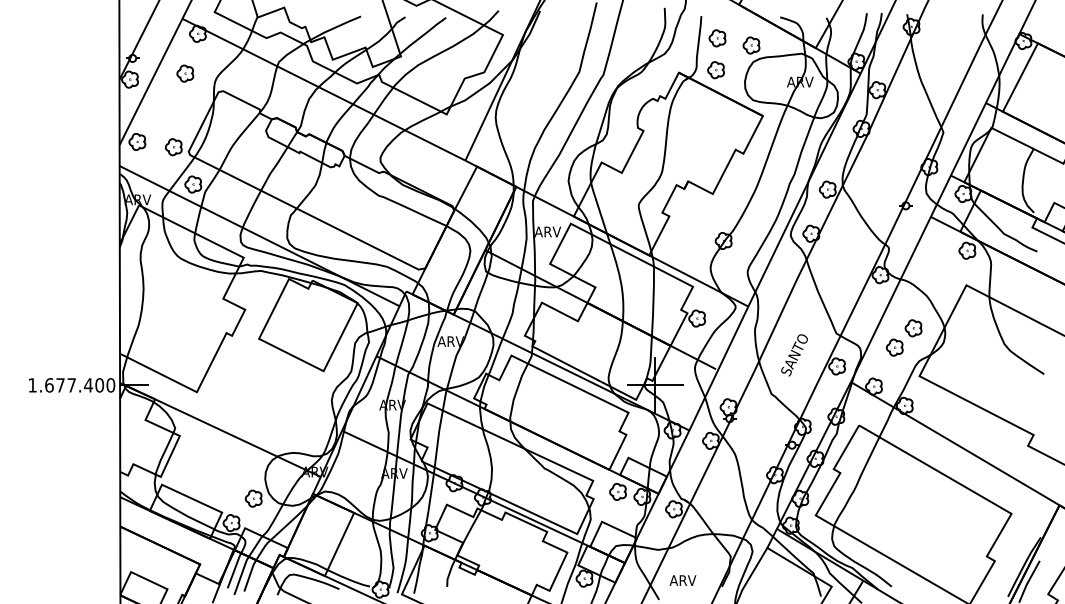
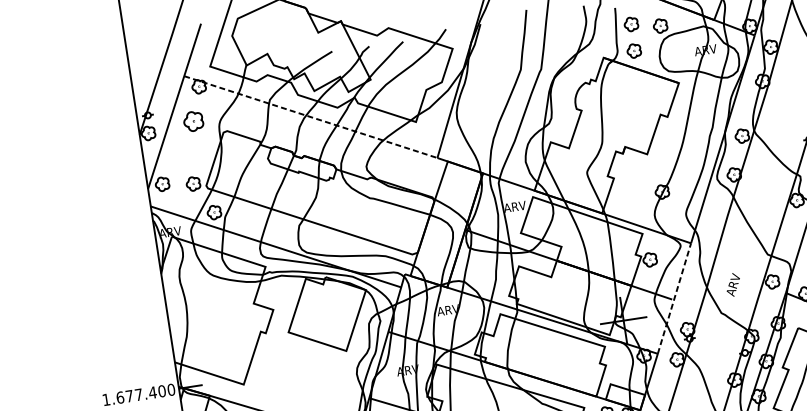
part: (185, 73) -> (193, 121), size x1.4
line: (324, 89) -> (311, 116), solid -> dashed
text: (794, 355) -> (735, 278), SANTO -> ARV
line: (718, 368) -> (674, 298), solid -> dashed

